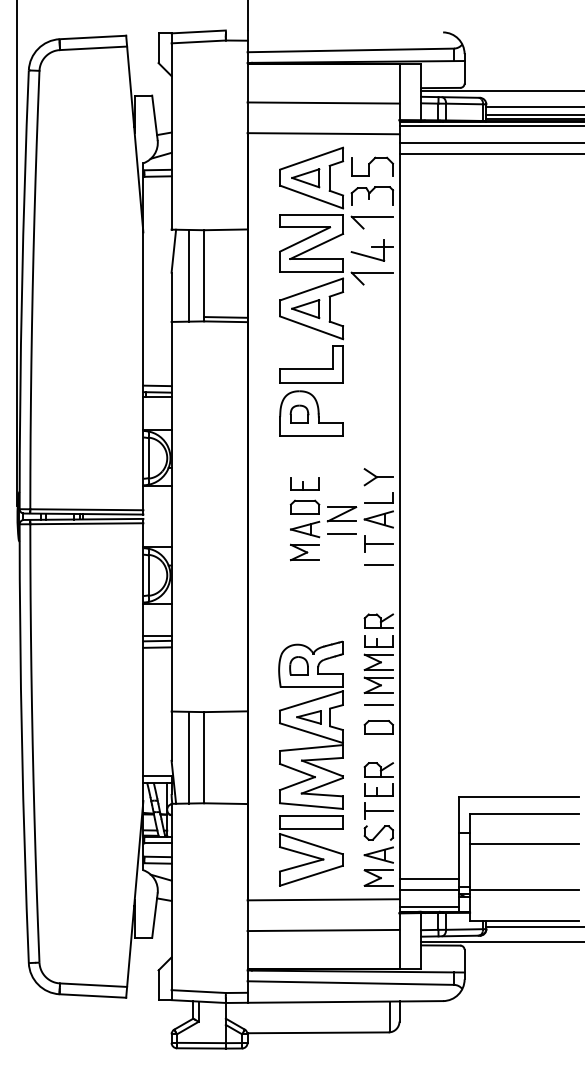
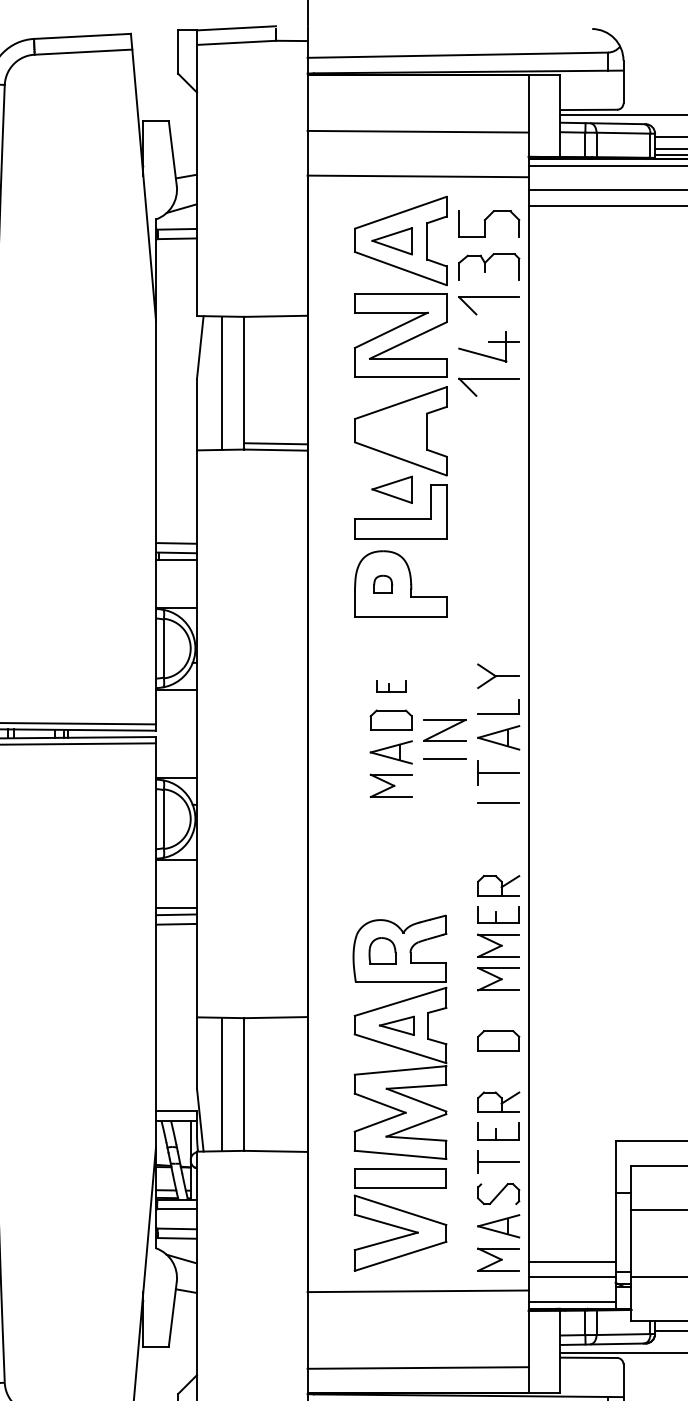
part: (305, 309) -> (391, 490), moved
part: (299, 413) -> (383, 583), size x0.7
part: (304, 483) -> (390, 685), size x0.7
line: (378, 705) -> (498, 1008), removed
line: (323, 930) -> (418, 1368), moved

